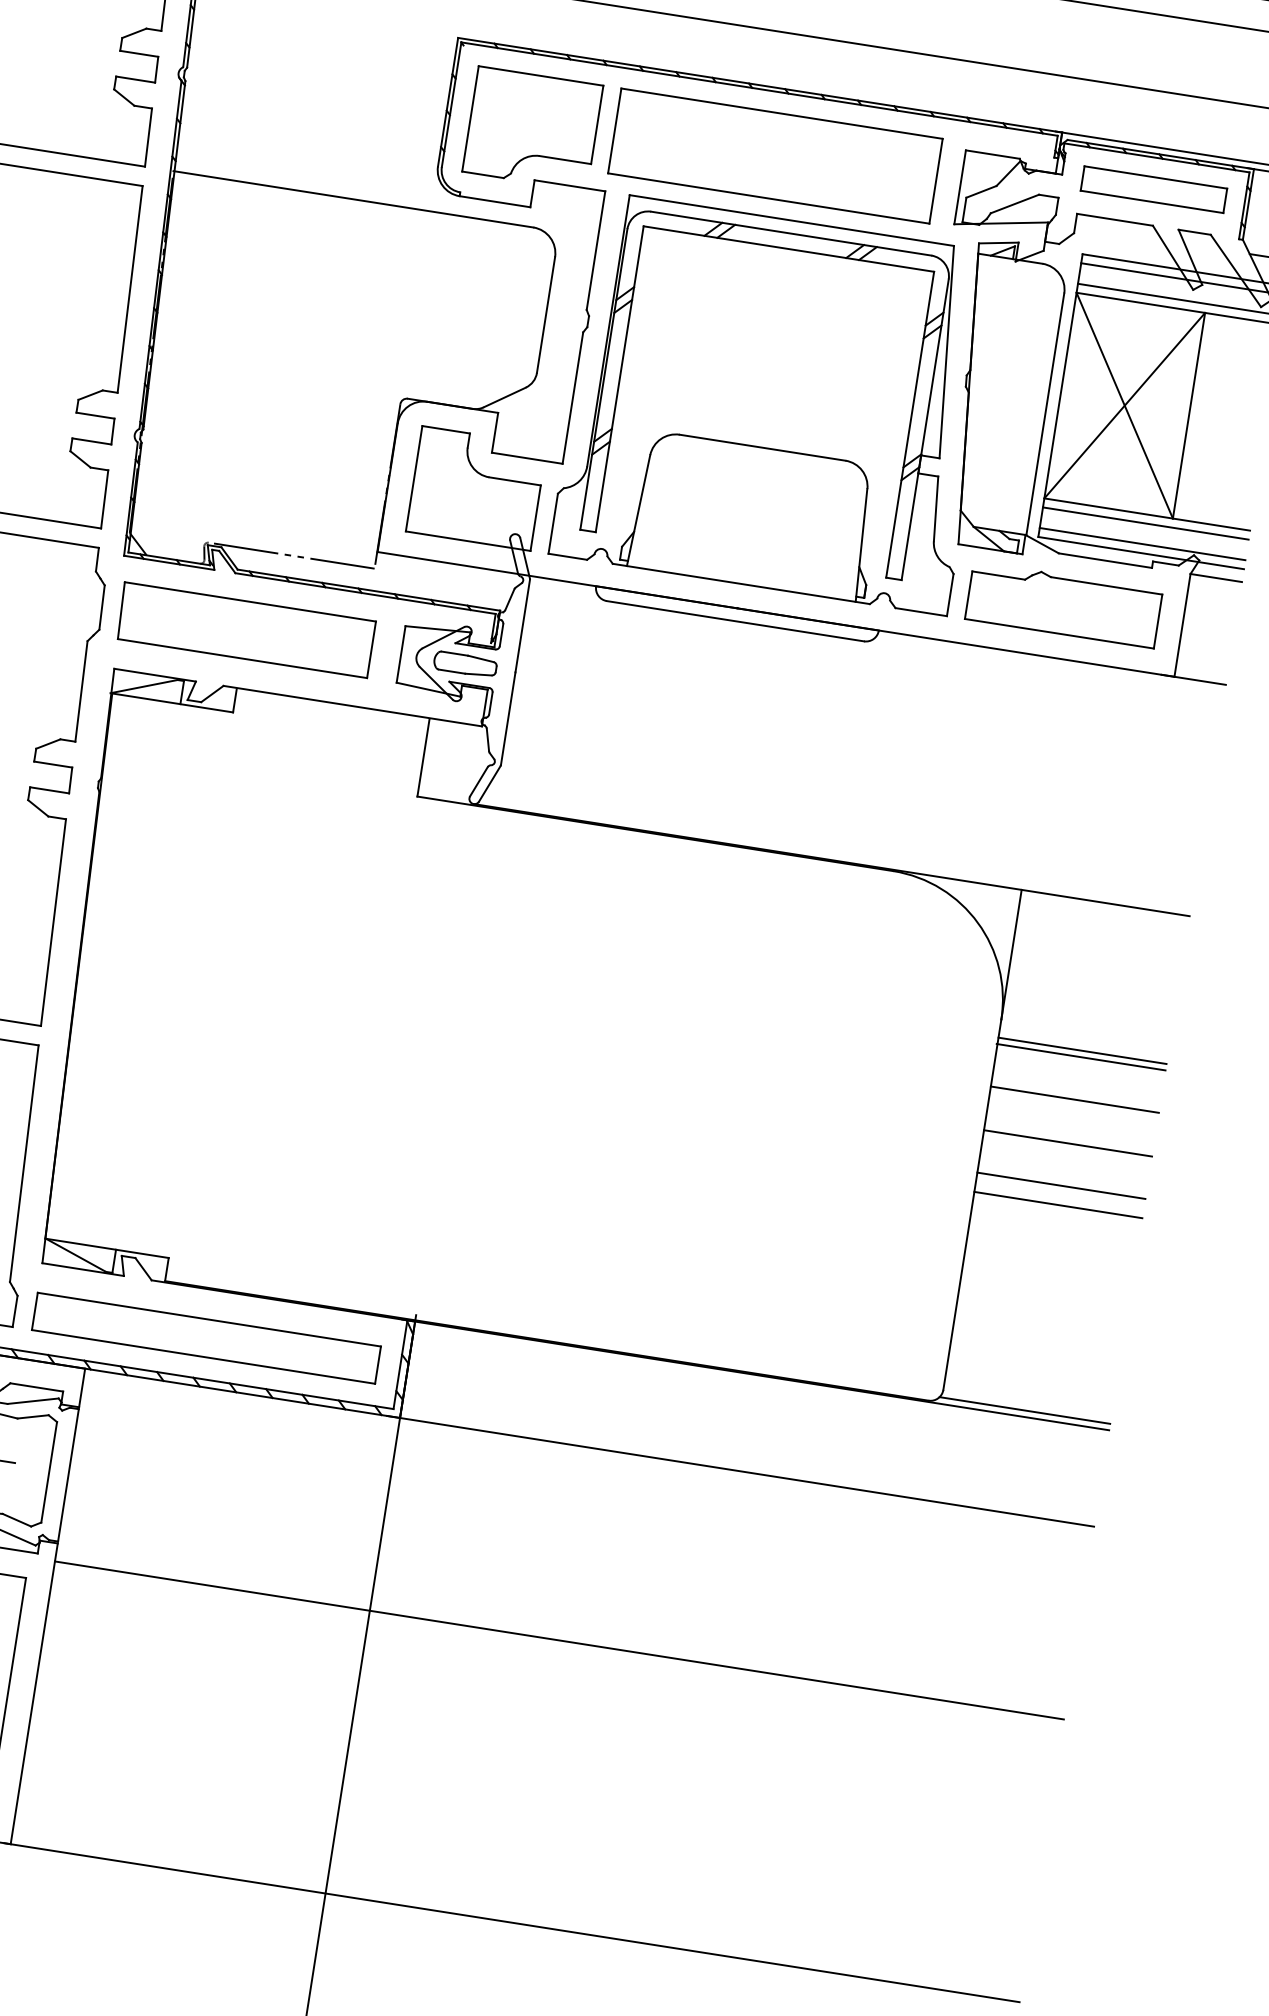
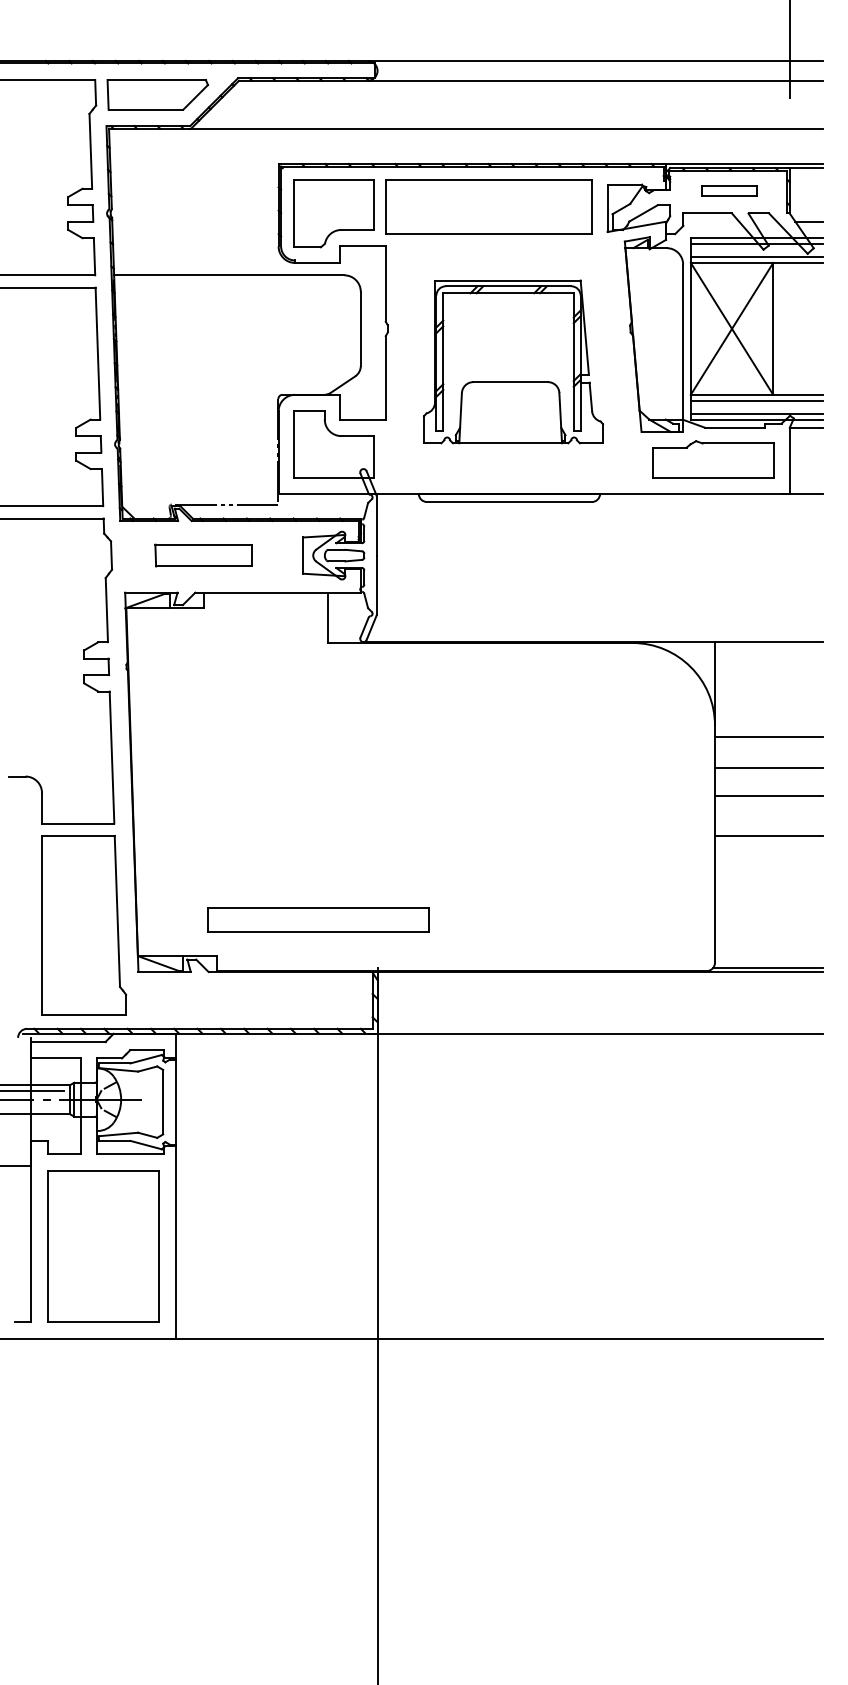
part: (1153, 189) -> (728, 190), size x0.6
part: (776, 403) -> (513, 361), size x0.7
part: (245, 629) -> (203, 555), size x0.6
line: (1080, 1057) -> (768, 741), removed
line: (1060, 1185) -> (768, 823), removed
part: (206, 1337) -> (318, 919), moved
line: (558, 1640) -> (498, 1157), removed

